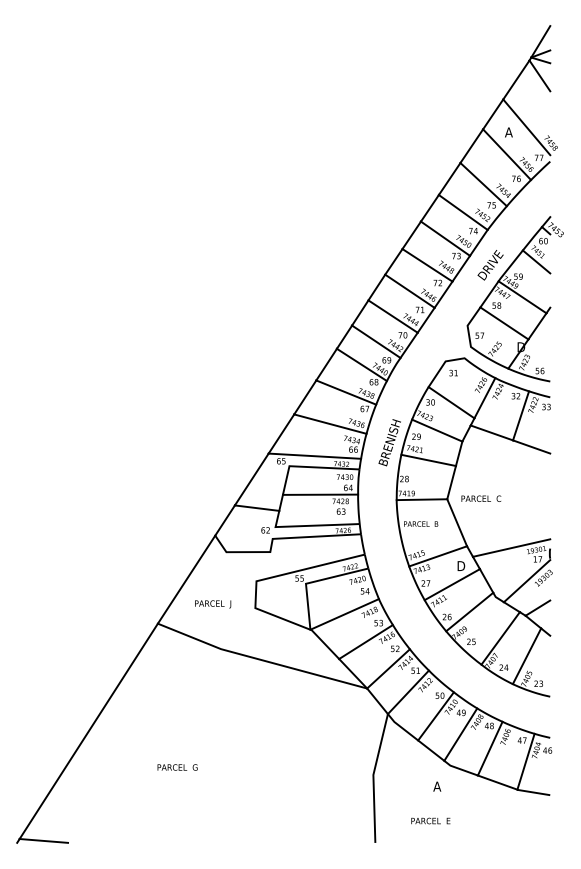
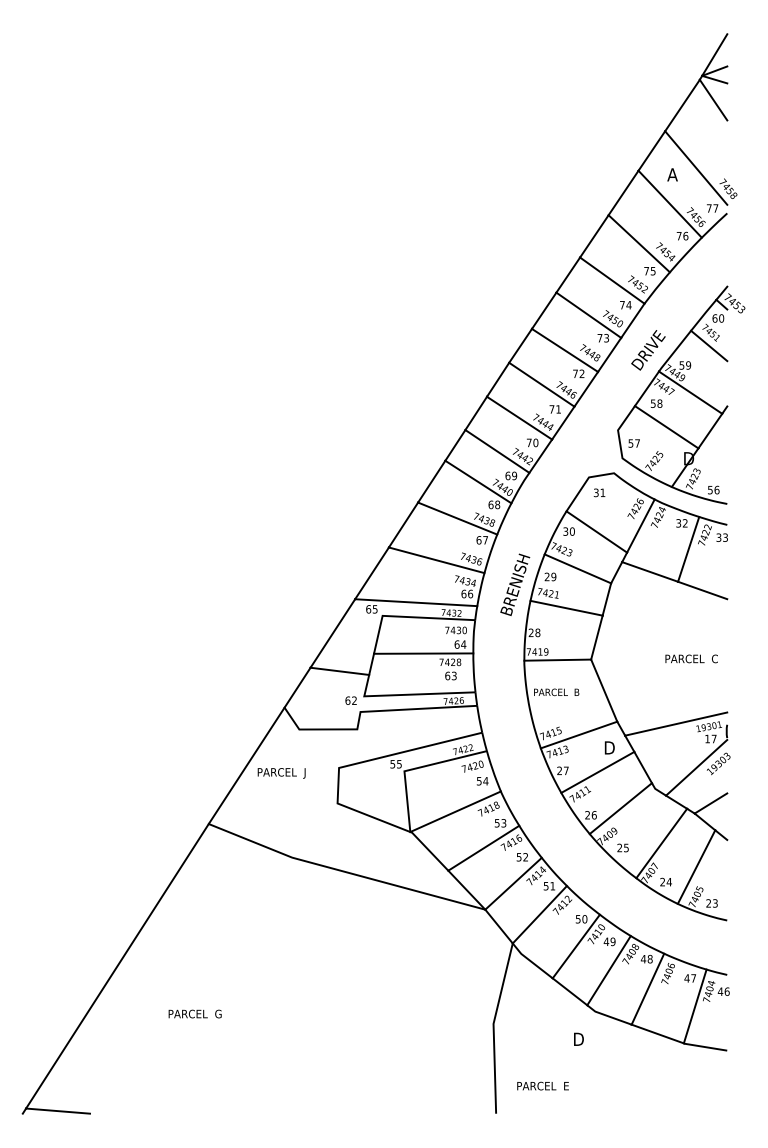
text: (481, 498) -> (691, 658), moved
text: (213, 604) -> (282, 773), moved
text: (177, 767) -> (195, 1014), moved
text: (437, 786) -> (578, 1039), A -> D
text: (430, 820) -> (542, 1085), moved

